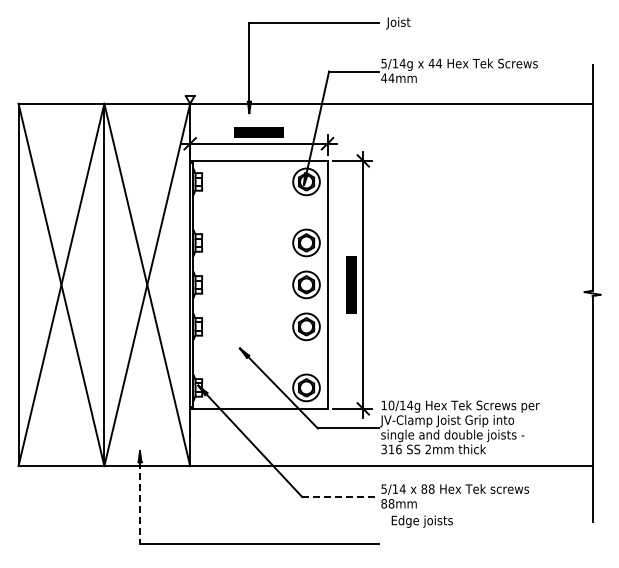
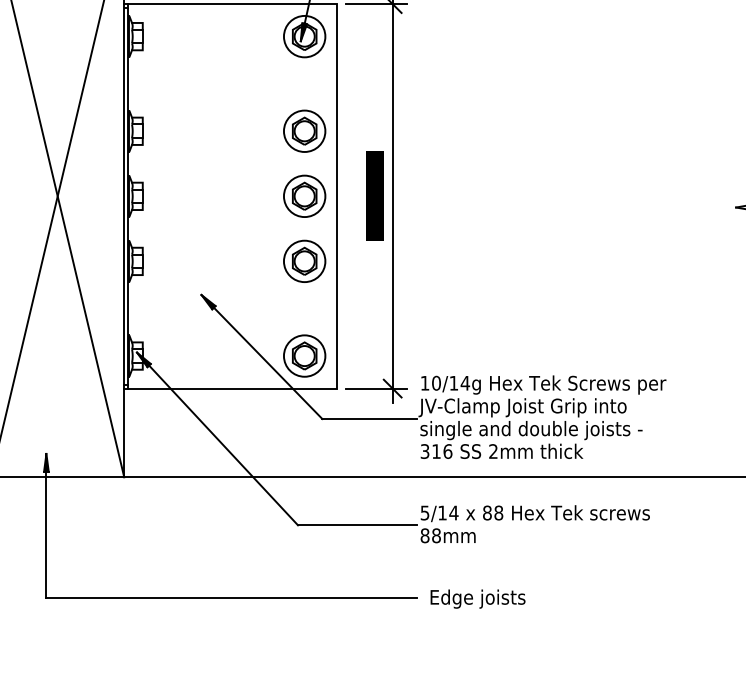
line: (140, 497) -> (47, 526), dashed -> solid
line: (340, 497) -> (357, 526), dashed -> solid
text: (421, 521) -> (476, 598), moved

